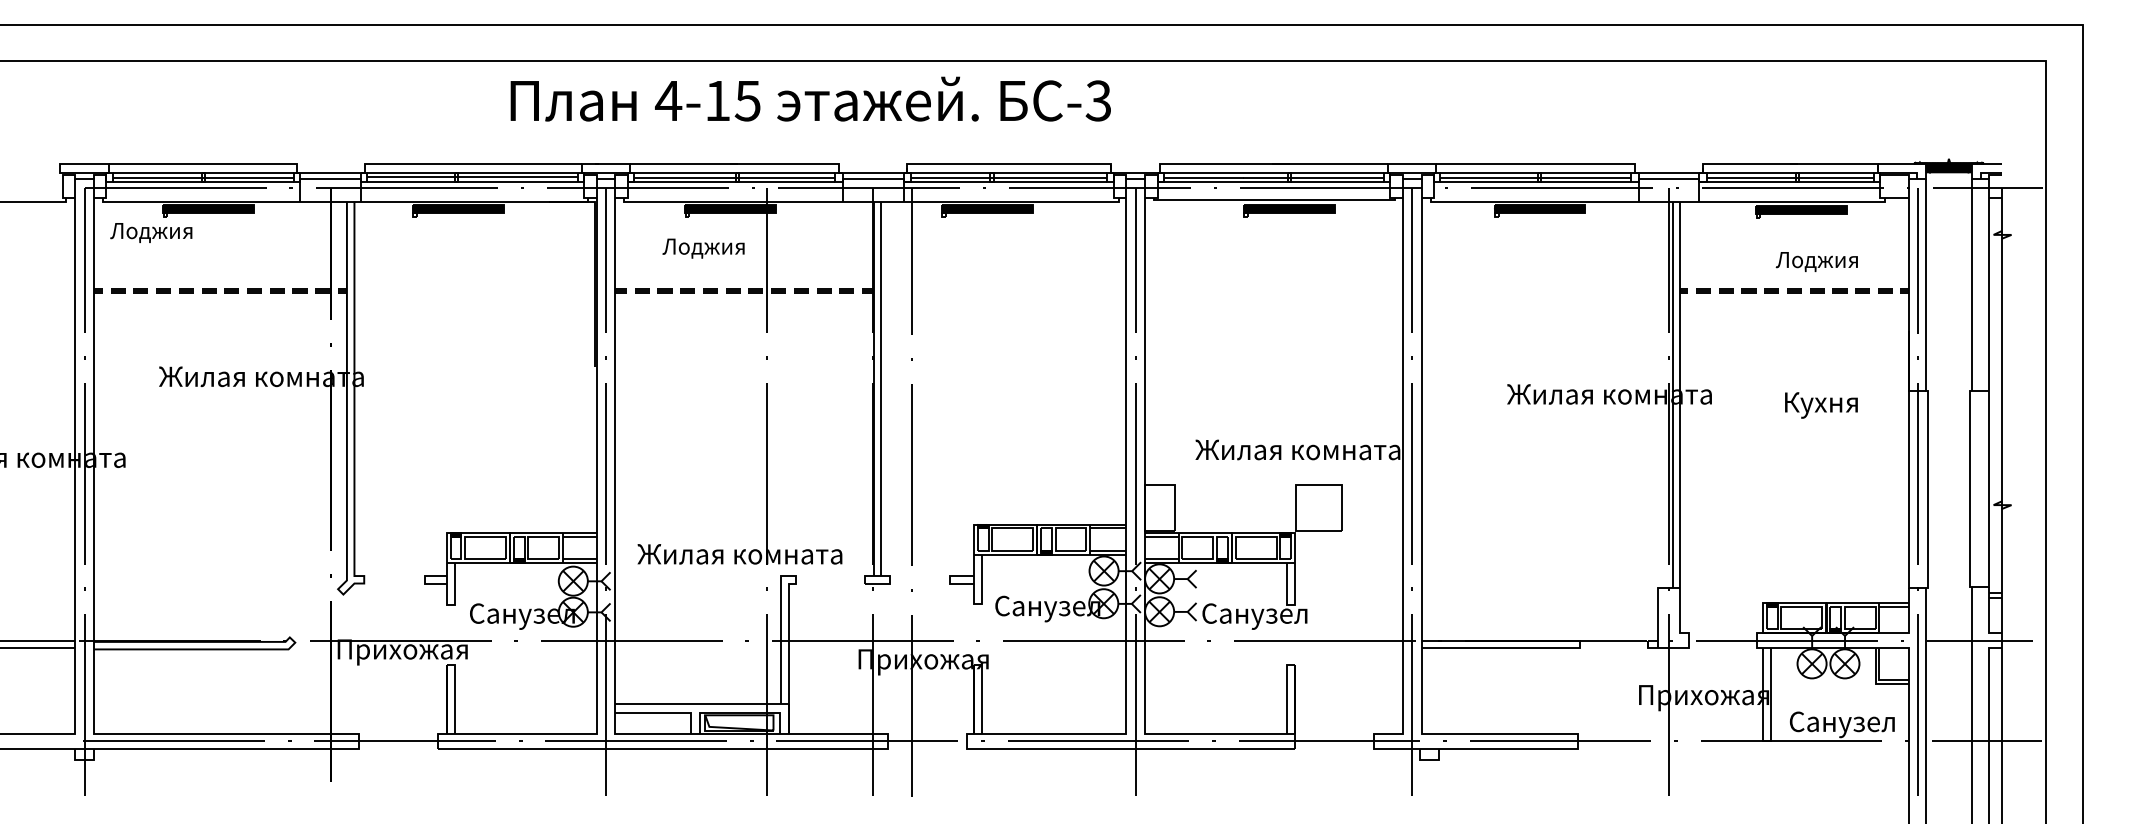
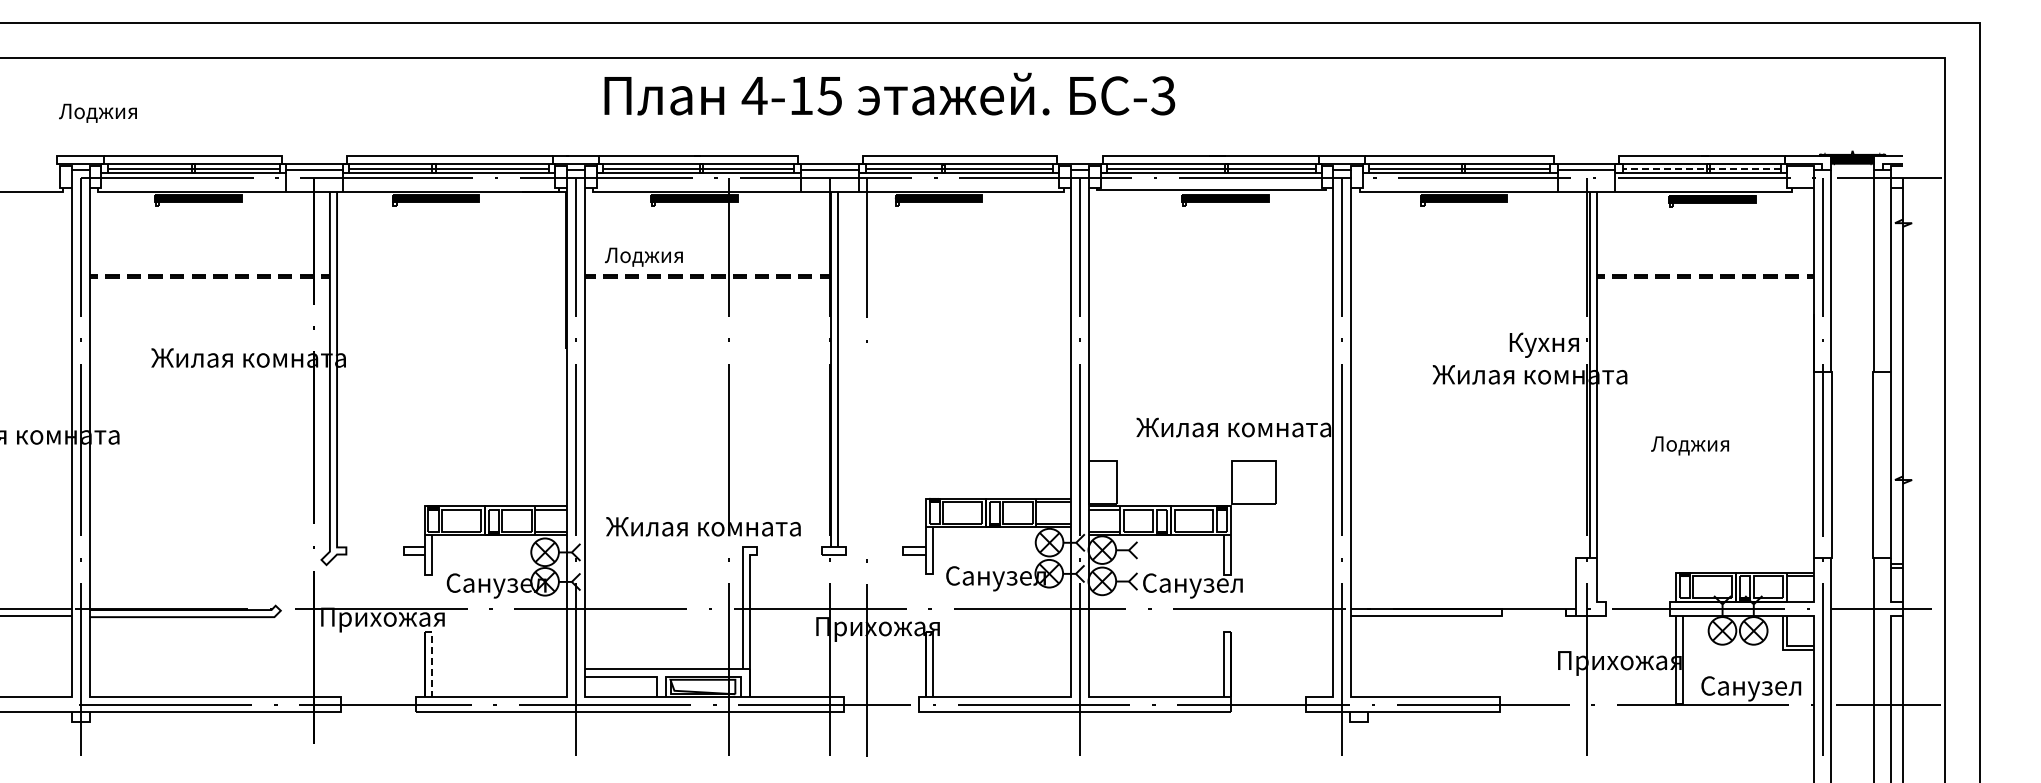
text: (810, 98) -> (889, 93), moved
line: (1789, 177) -> (1701, 168), solid -> dashed
text: (150, 232) -> (97, 112), moved
text: (703, 247) -> (643, 256), moved
text: (1816, 261) -> (1689, 445), moved
text: (1820, 404) -> (1543, 344), moved
line: (911, 475) -> (866, 451), removed
line: (454, 695) -> (432, 660), solid -> dashed

